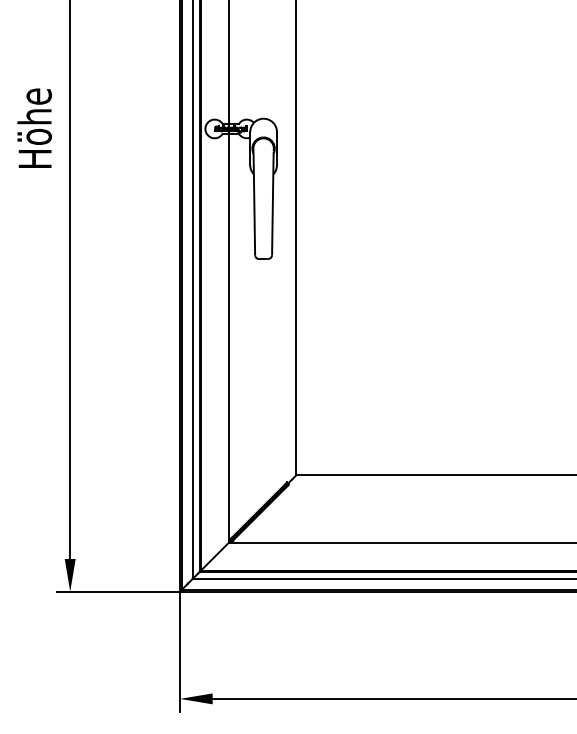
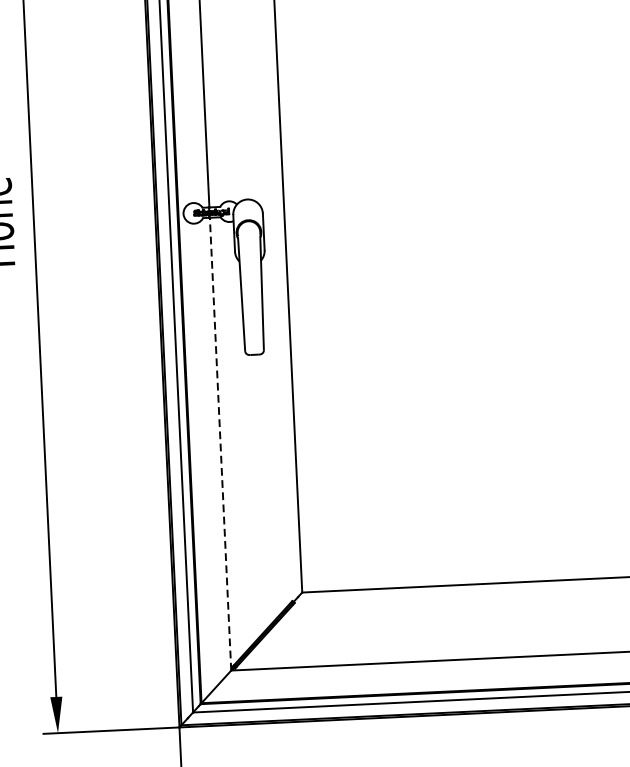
line: (229, 338) -> (221, 444), solid -> dashed

